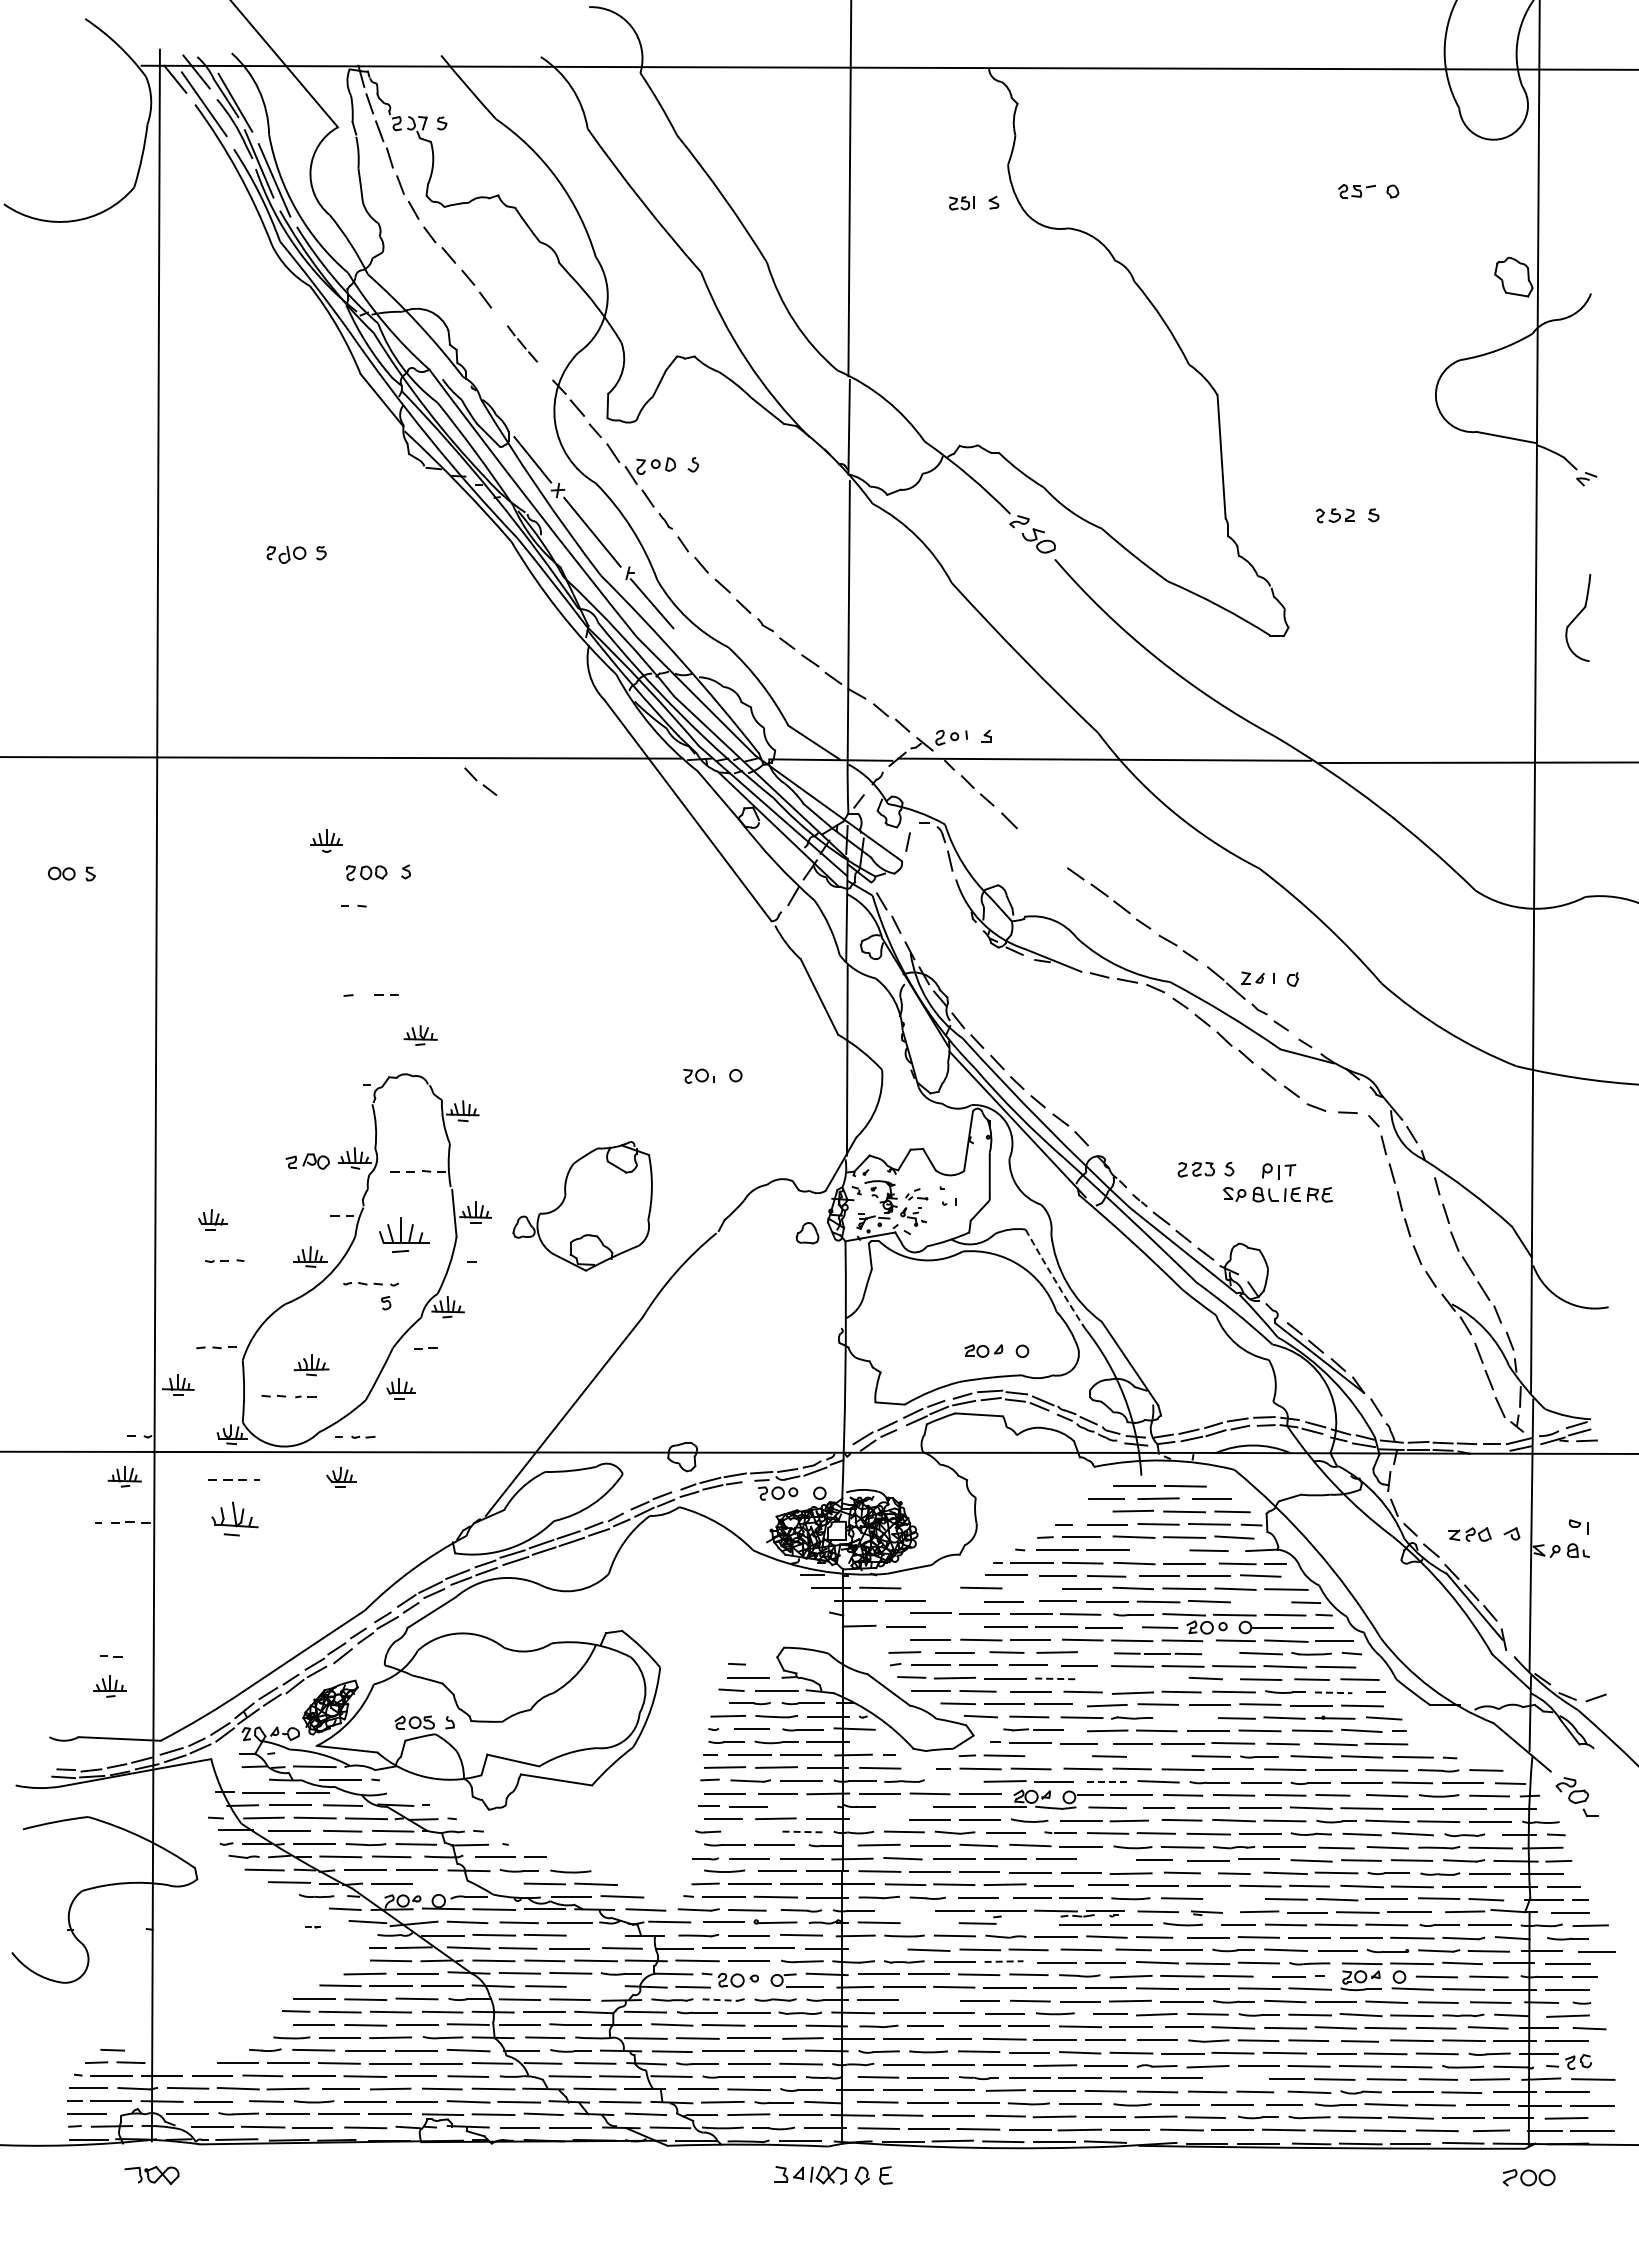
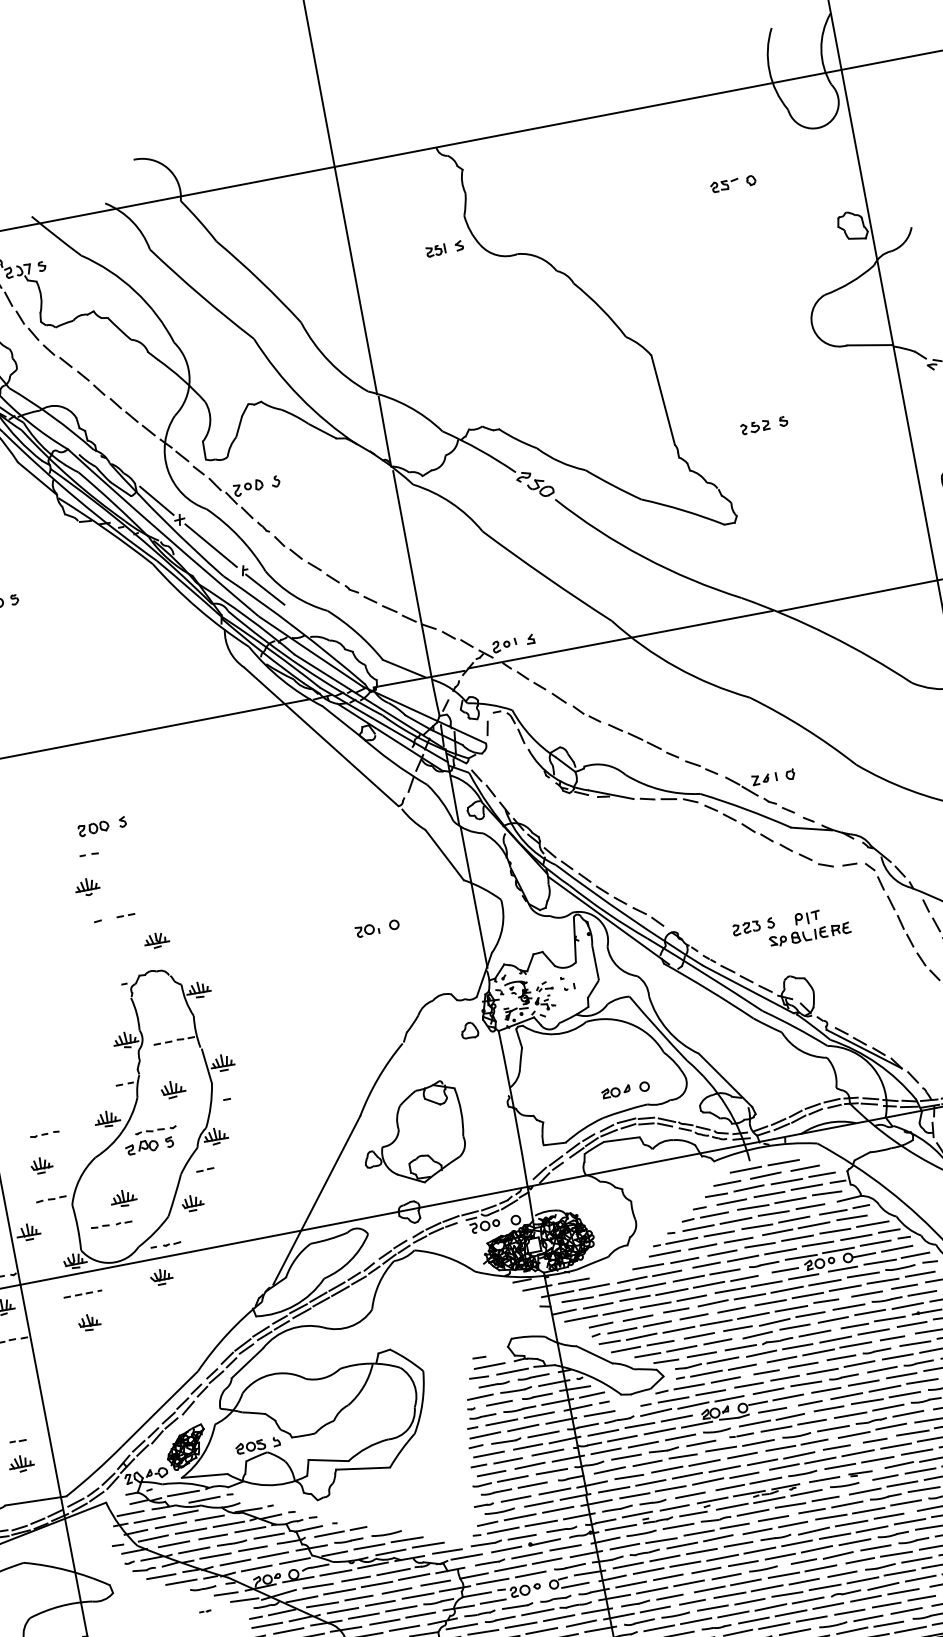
part: (522, 343) -> (132, 416), size x1.67
part: (480, 781) -> (586, 714), moved
part: (326, 840) -> (87, 886), moved
part: (307, 1161) -> (141, 1147), moved
part: (582, 1206) -> (412, 1135), moved
part: (212, 1219) -> (41, 1165), moved
part: (404, 1234) -> (173, 1089), size x0.62
arc: (1054, 1279) -> (657, 1029), dashed -> solid
line: (1088, 1511) -> (716, 1195), added
part: (235, 1518) -> (89, 1322), size x0.62
line: (1159, 1550) -> (773, 1213), added
line: (1030, 1589) -> (684, 1260), added
line: (956, 1600) -> (631, 1279), added
line: (1261, 1602) -> (856, 1237), added
line: (880, 1613) -> (577, 1299), added
line: (955, 1625) -> (634, 1297), added
line: (879, 1638) -> (580, 1318), added
part: (1157, 1653) -> (787, 1289), size x1.67
line: (1056, 1678) -> (716, 1322), dashed -> solid
line: (1106, 1679) -> (753, 1316), added
line: (1158, 1679) -> (791, 1308), added
line: (1333, 1692) -> (922, 1293), dashed -> solid
line: (1182, 1718) -> (814, 1333), added
part: (1033, 1729) -> (706, 1363), size x1.43
line: (874, 1741) -> (591, 1394), added
line: (1054, 1756) -> (726, 1380), added
line: (1158, 1756) -> (802, 1365), added
line: (240, 1779) -> (130, 1513), added
line: (954, 1780) -> (655, 1412), added
line: (1107, 1781) -> (768, 1390), dashed -> solid
line: (802, 1805) -> (547, 1452), added
line: (903, 1806) -> (622, 1438), added
line: (878, 1819) -> (605, 1451), added
line: (749, 1831) -> (512, 1478), added
line: (803, 1831) -> (552, 1471), dashed -> solid
line: (1108, 1859) -> (780, 1448), added
line: (443, 1883) -> (294, 1560), added
line: (497, 1884) -> (334, 1553), added
line: (1232, 1898) -> (877, 1459), added
part: (916, 1916) -> (647, 1517), added
line: (1030, 1923) -> (732, 1506), added
line: (595, 1934) -> (413, 1576), added
line: (879, 1948) -> (624, 1546), added
line: (1004, 1961) -> (718, 1538), dashed -> solid
line: (594, 1986) -> (420, 1615), added
arc: (720, 2000) -> (515, 1607), dashed -> solid
line: (928, 2000) -> (668, 1577), added
line: (1232, 2078) -> (903, 1591), added

